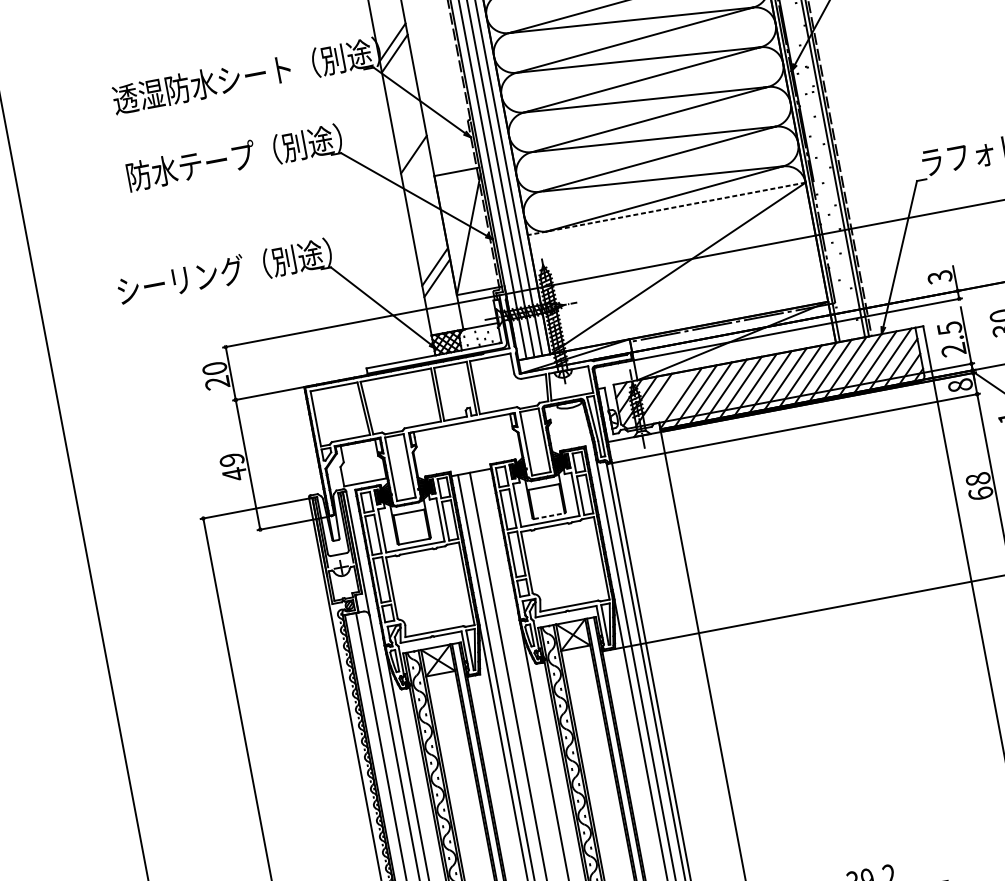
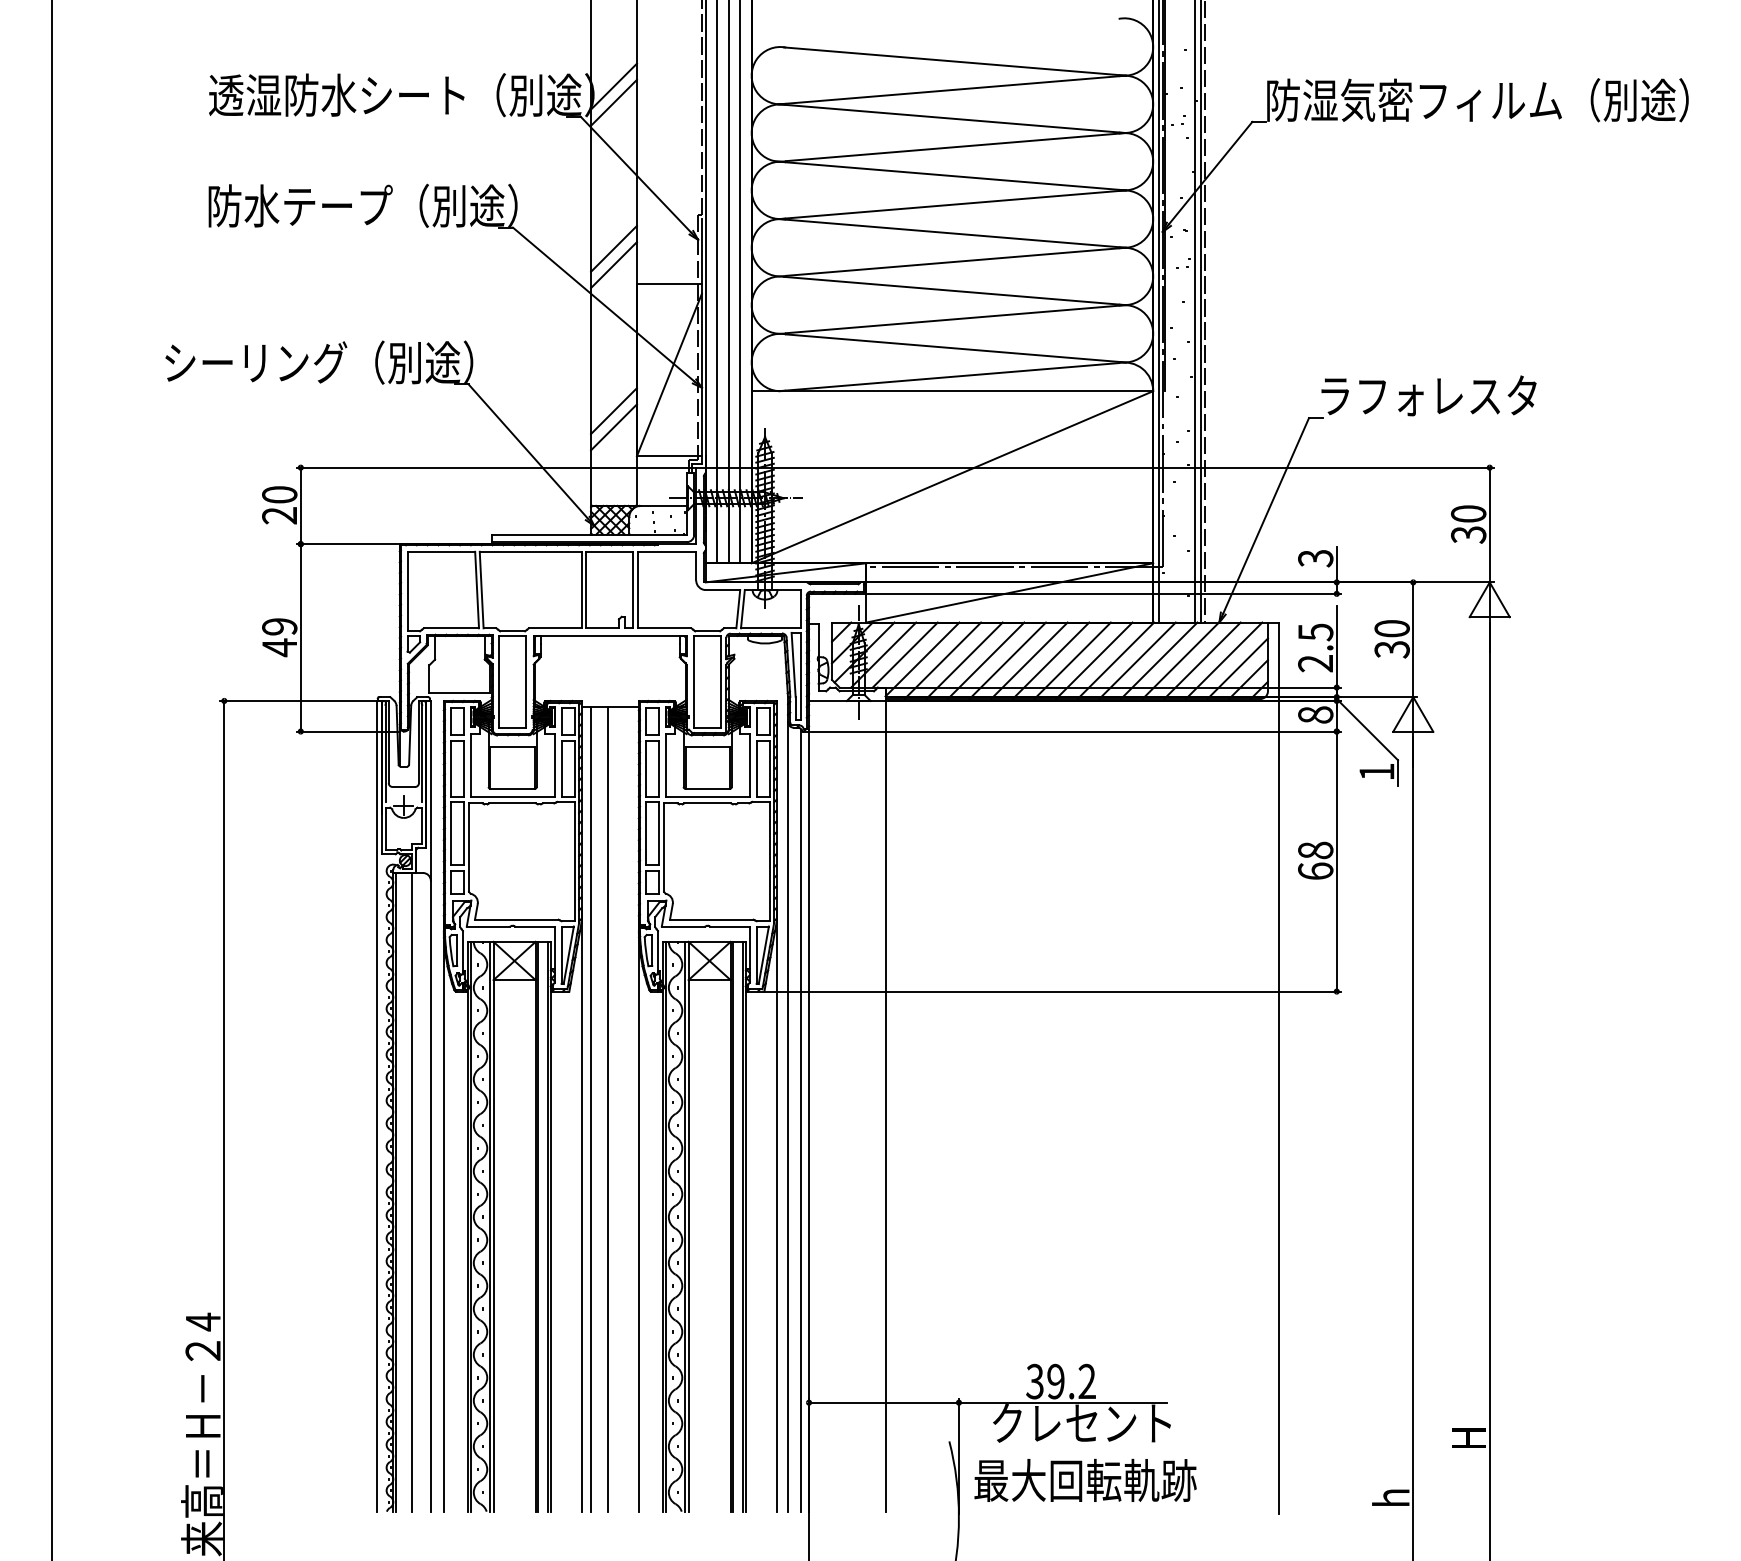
line: (415, 166) -> (613, 265), added
line: (666, 209) -> (952, 391), dashed -> solid
line: (668, 397) -> (904, 654), added
line: (549, 515) -> (708, 788), dashed -> solid

